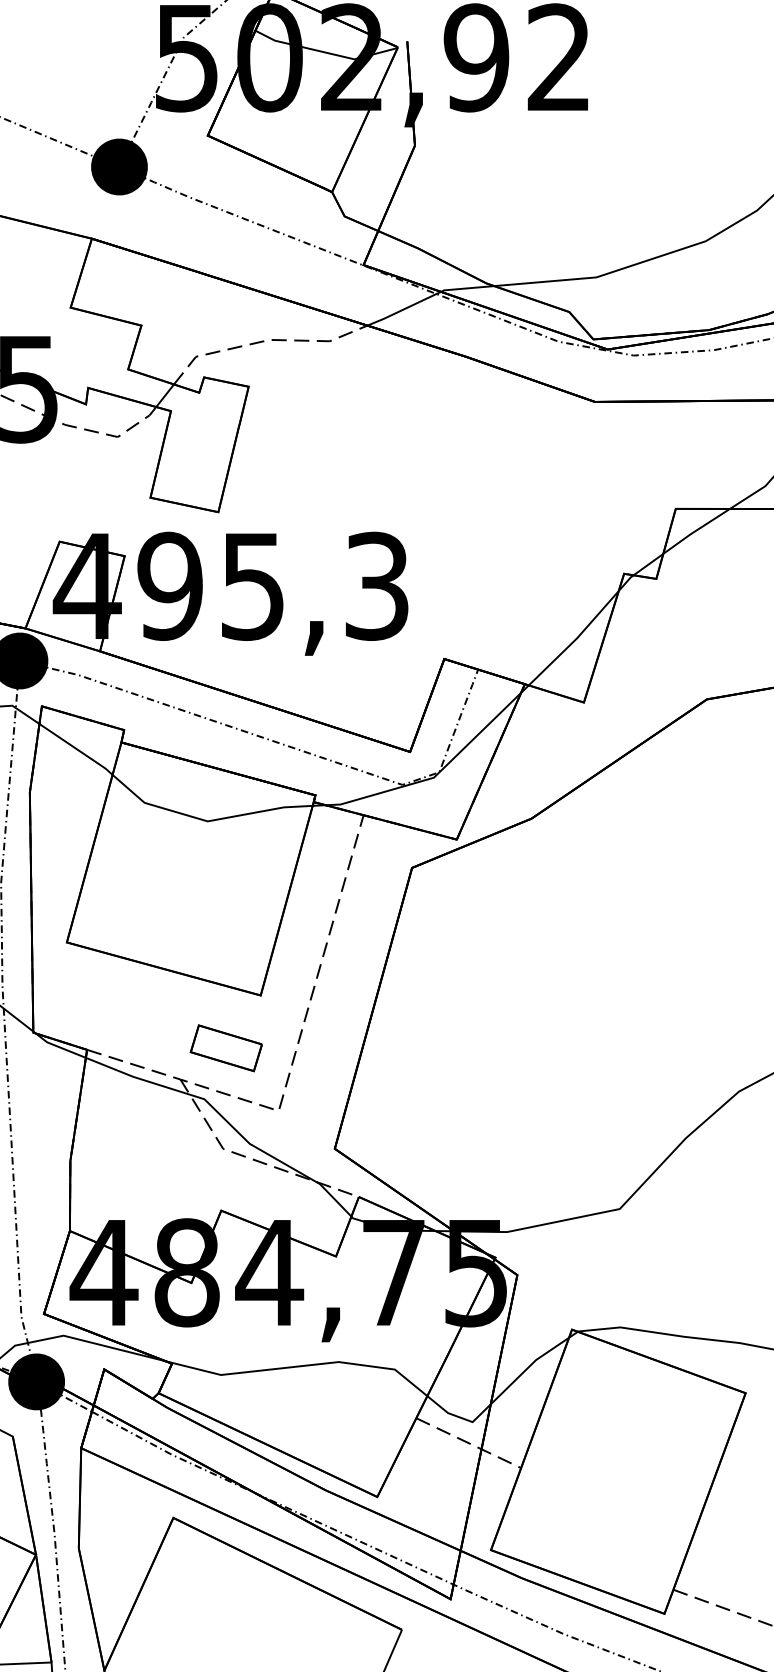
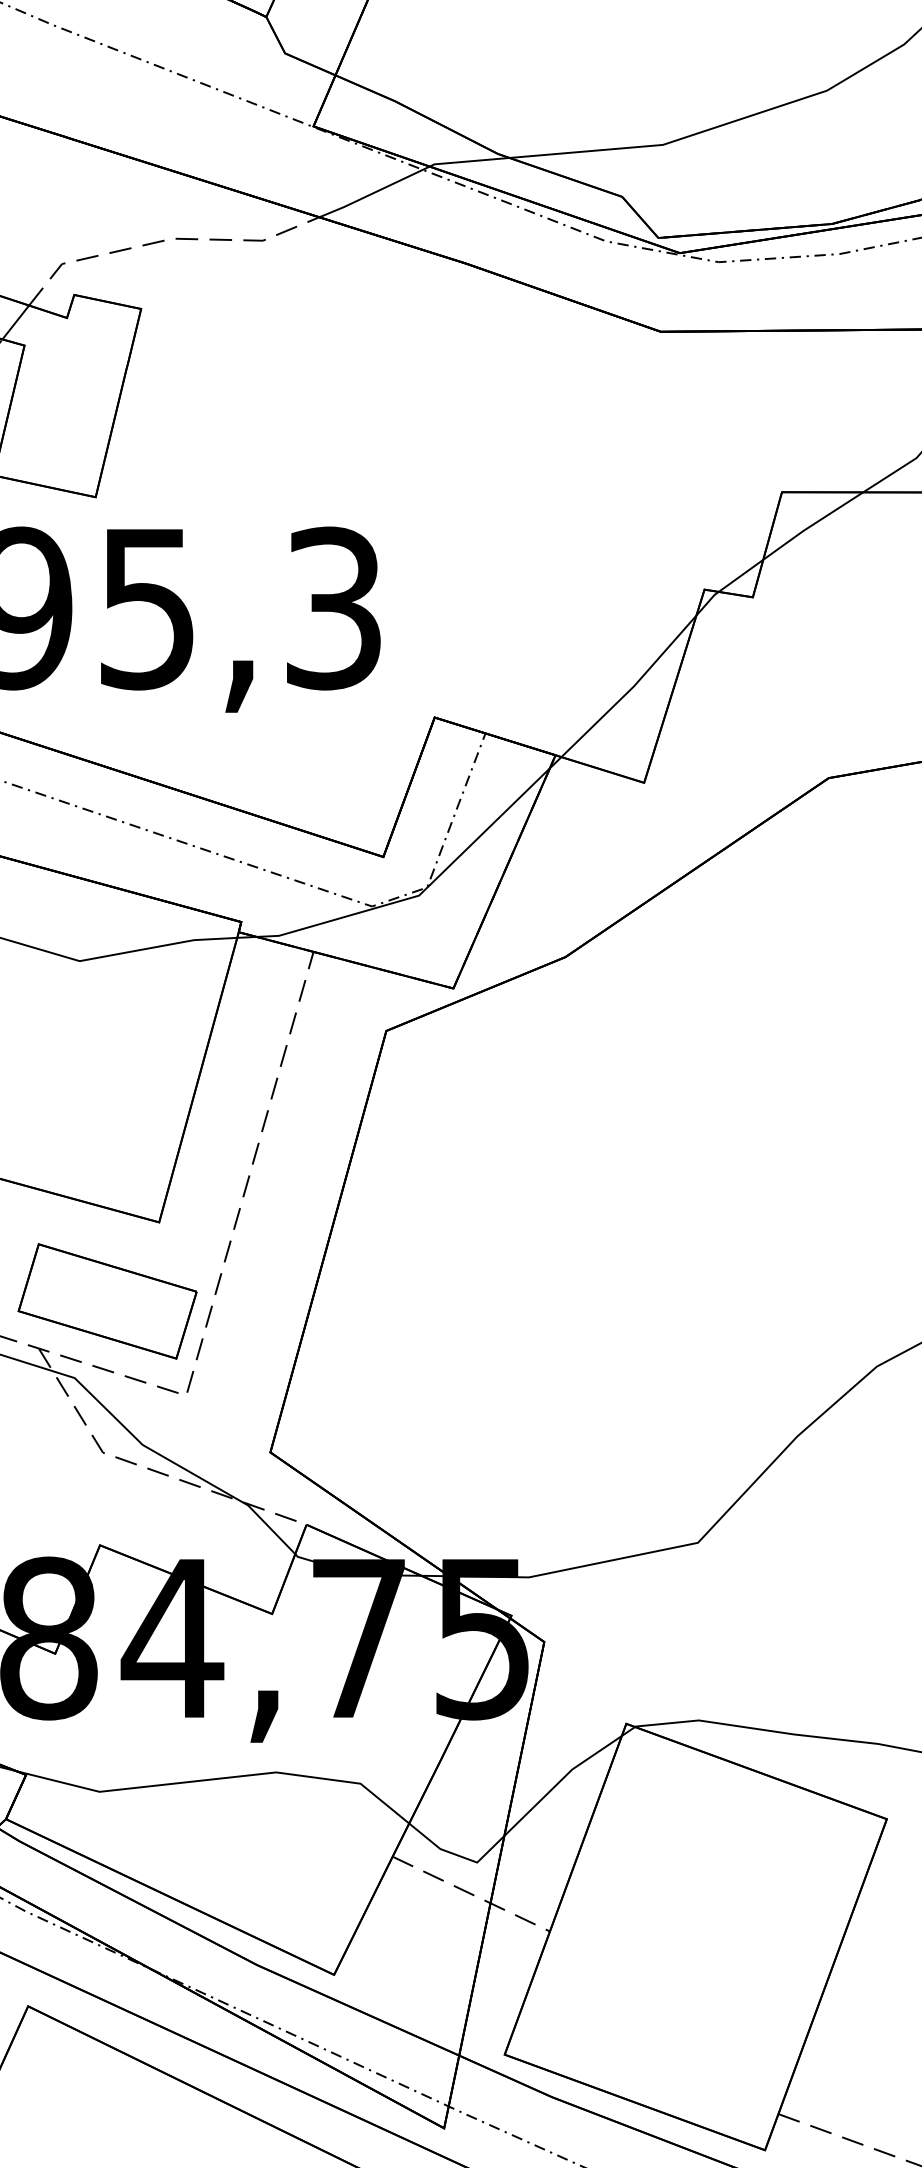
part: (226, 1048) -> (107, 1301), size x1.67

